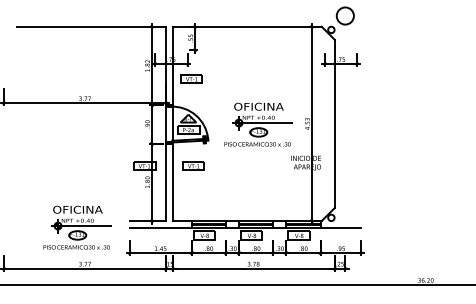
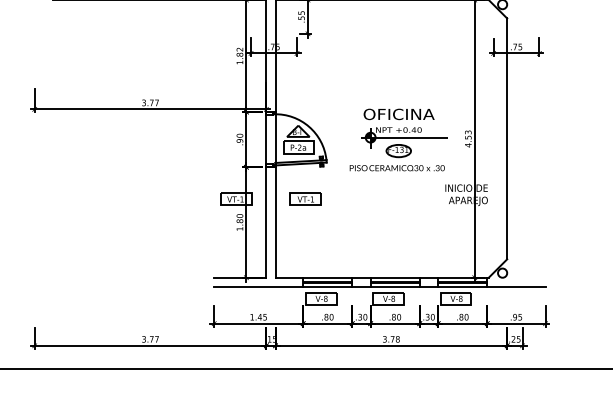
part: (191, 78) -> (302, 74), removed
part: (77, 227) -> (139, 286), removed

